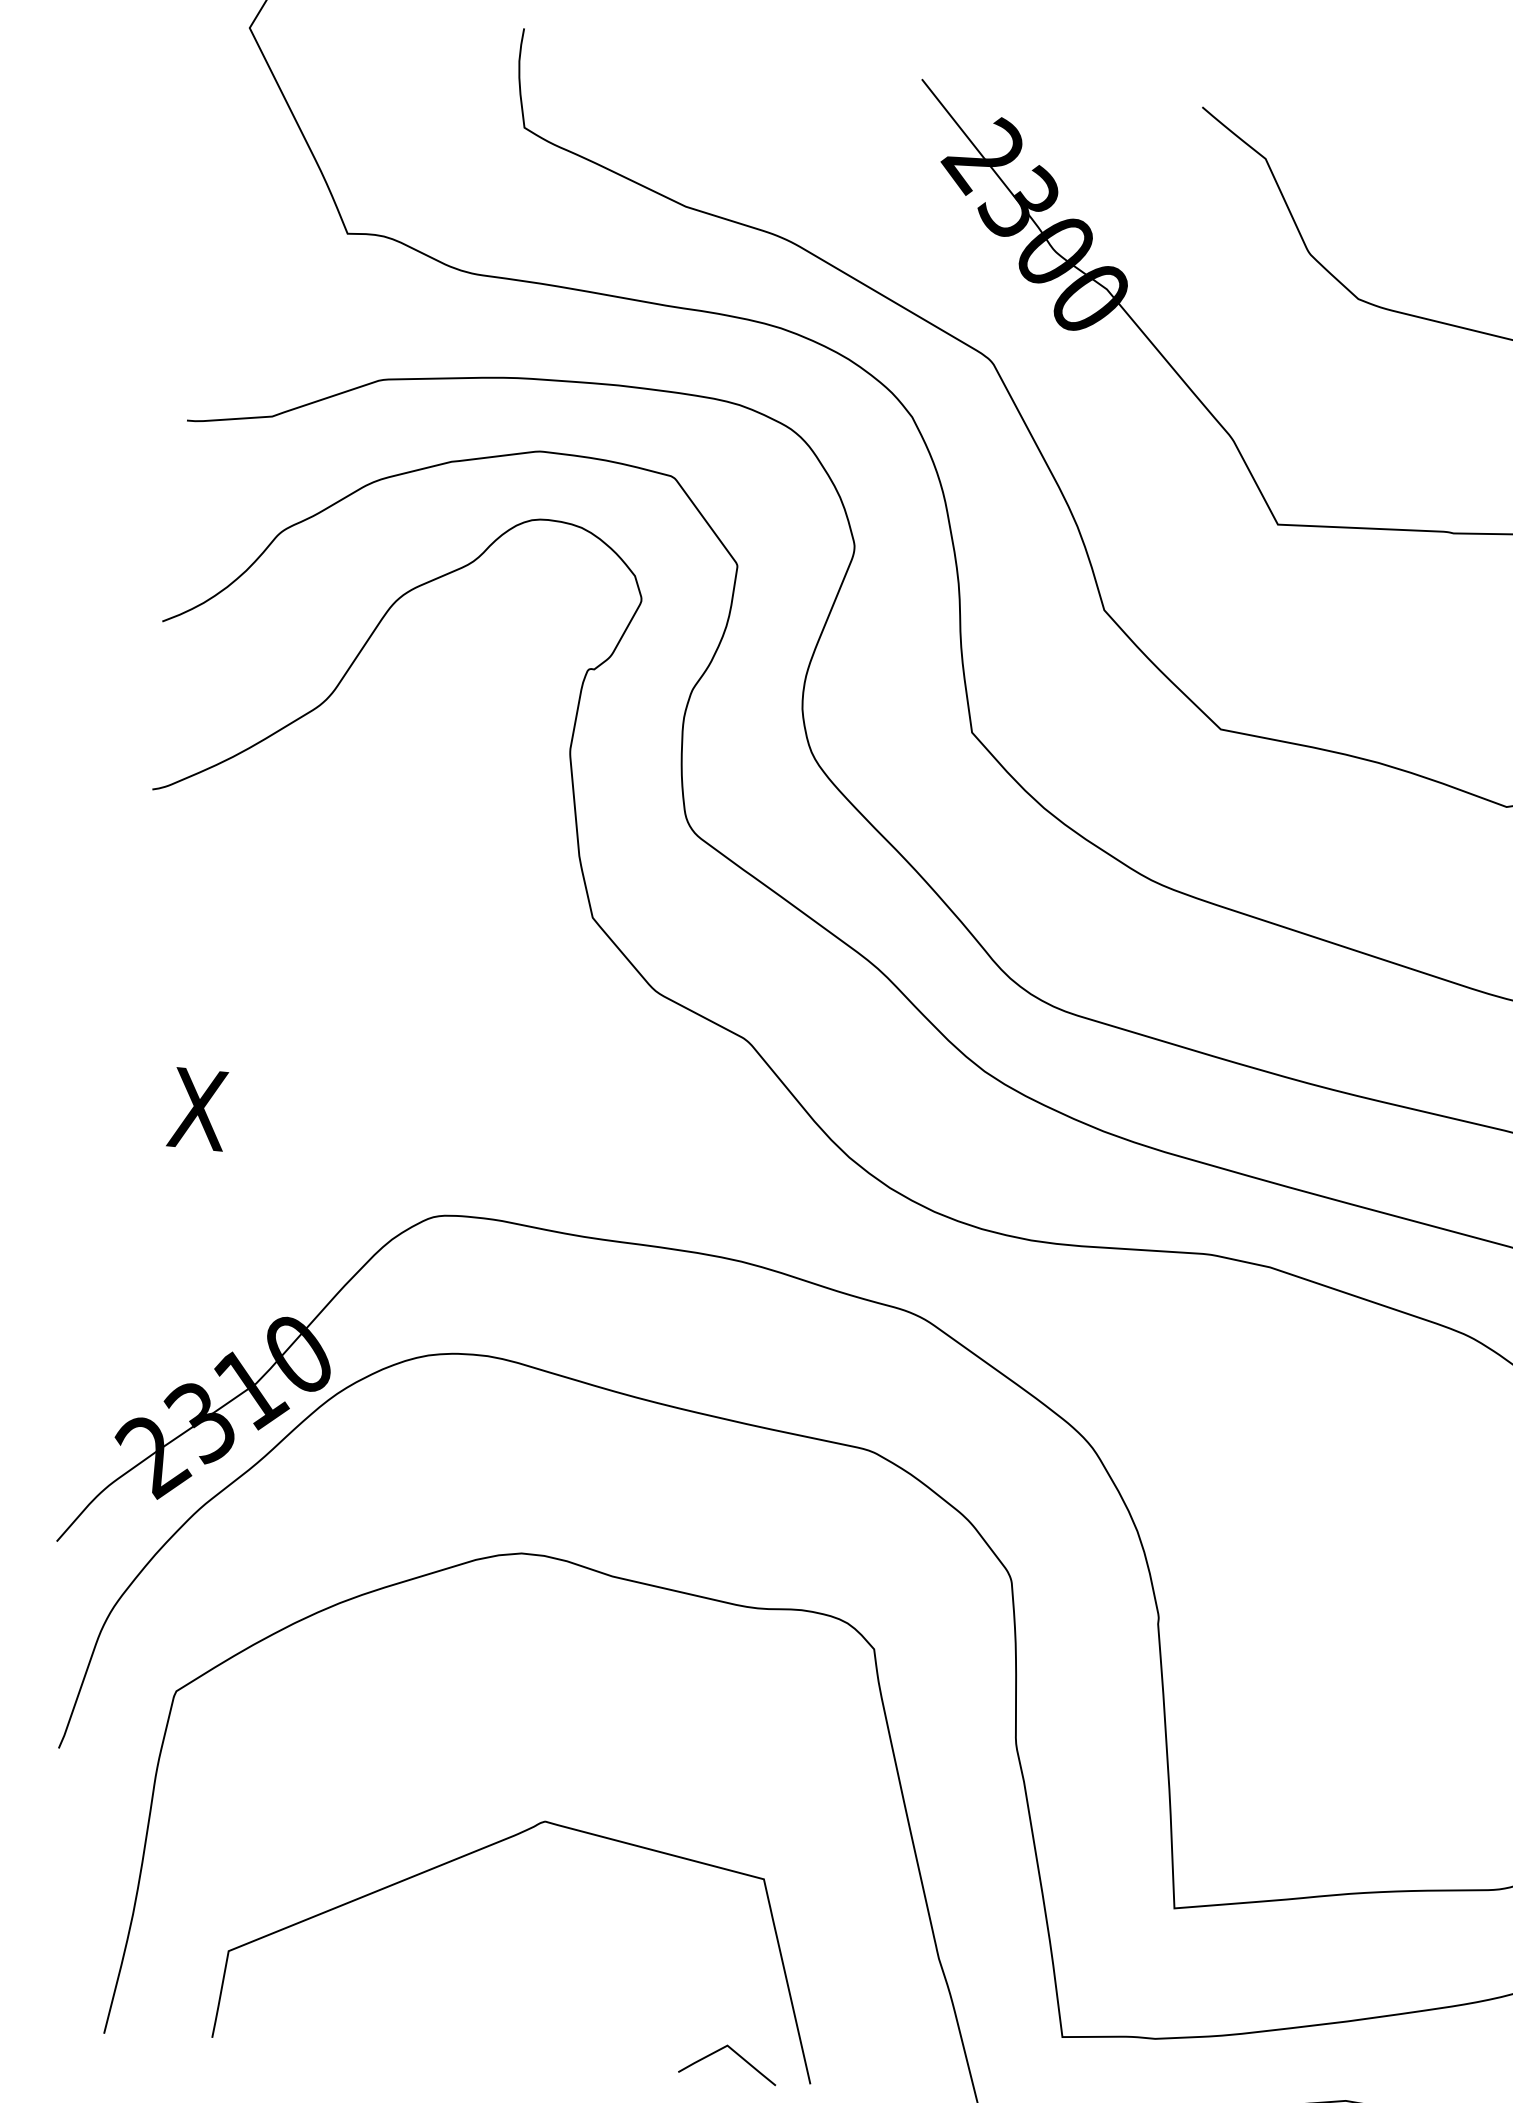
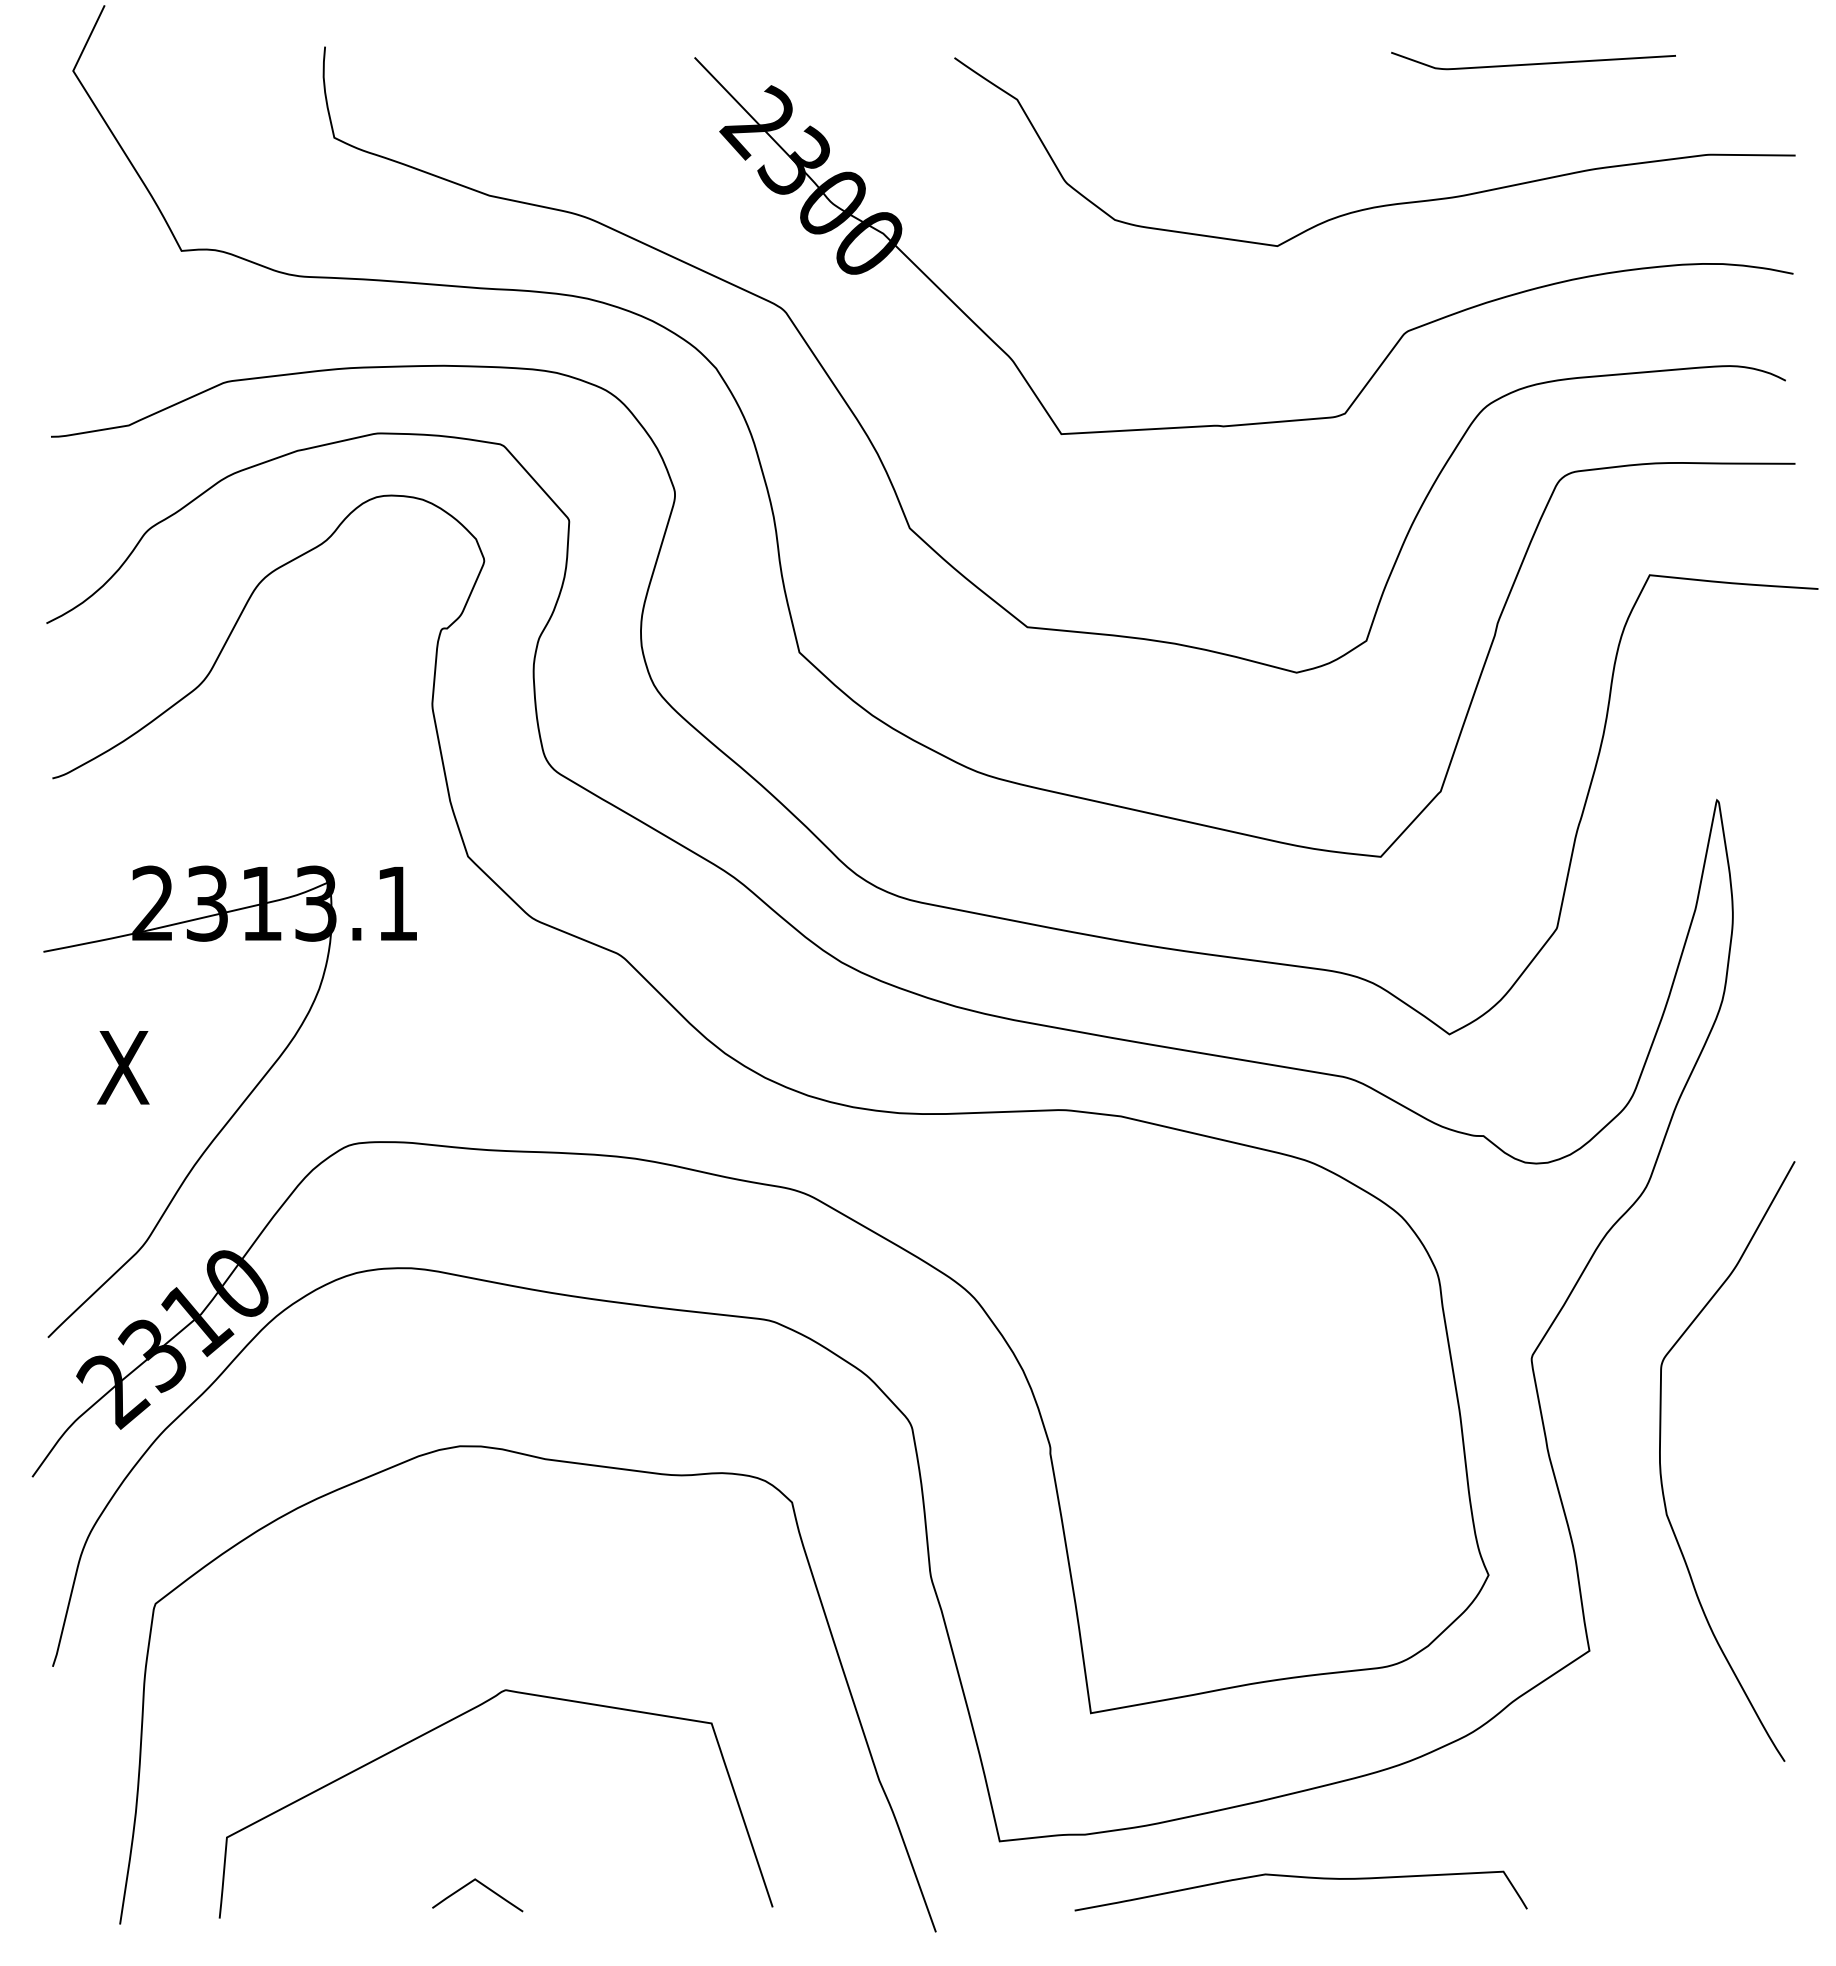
part: (317, 1165) -> (237, 1108), added
line: (735, 2054) -> (483, 1886), moved

